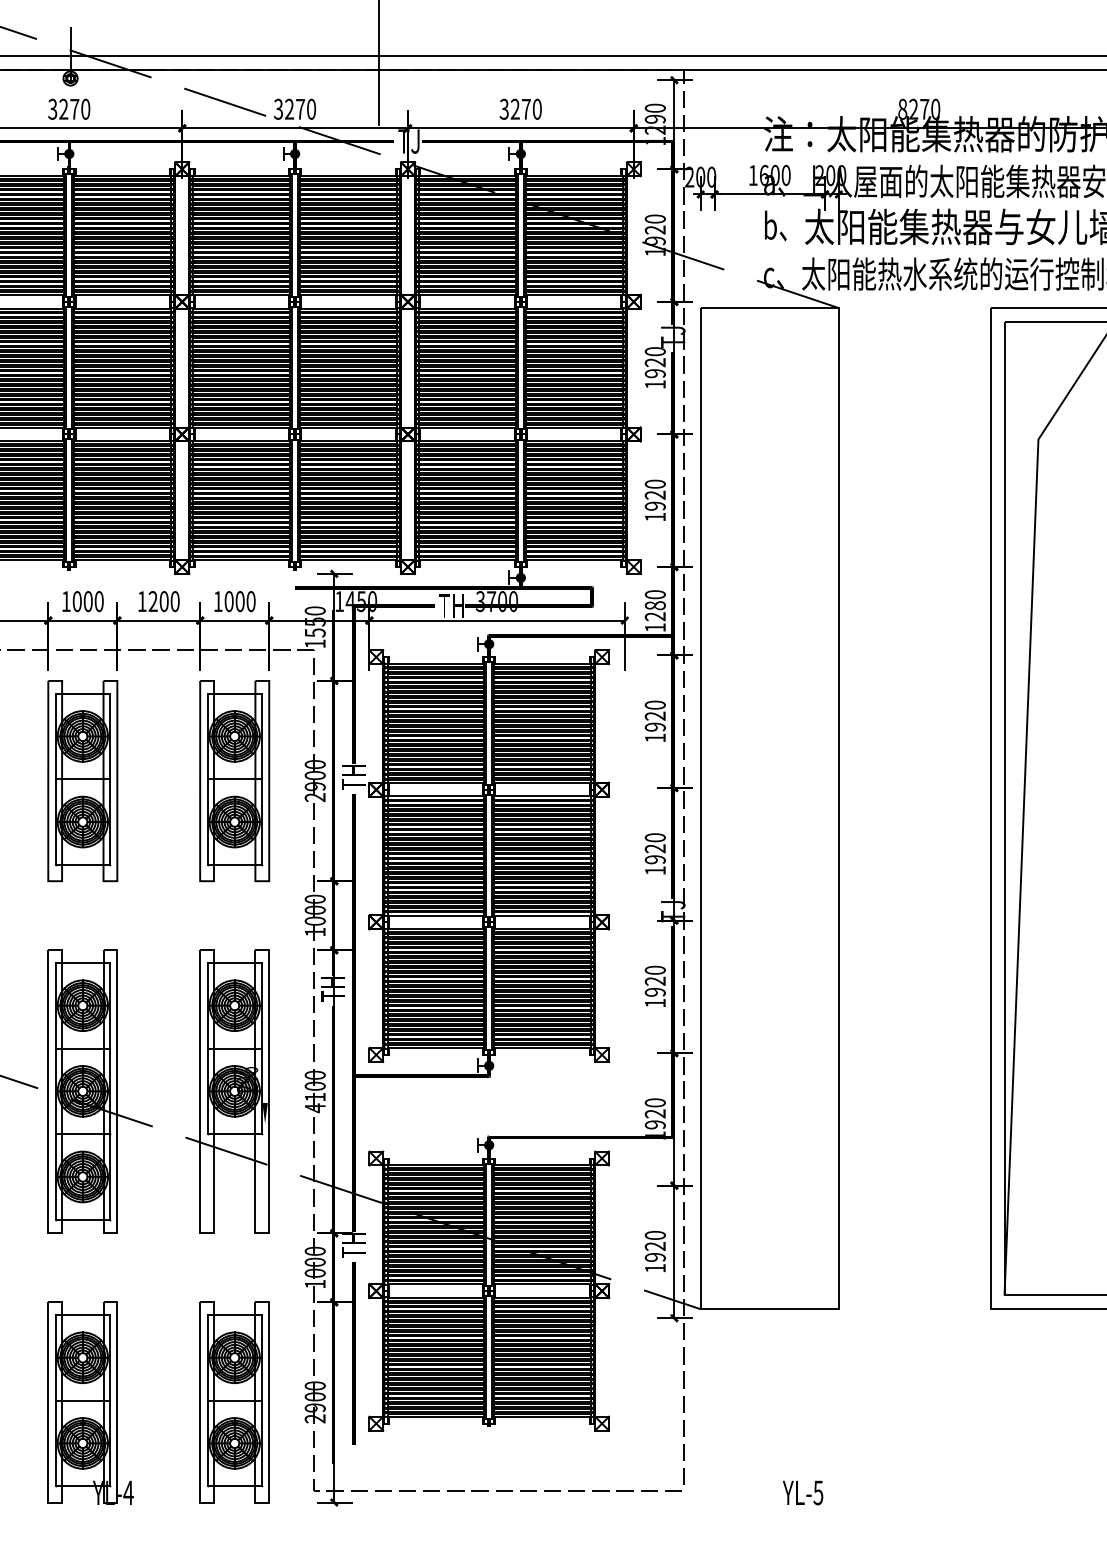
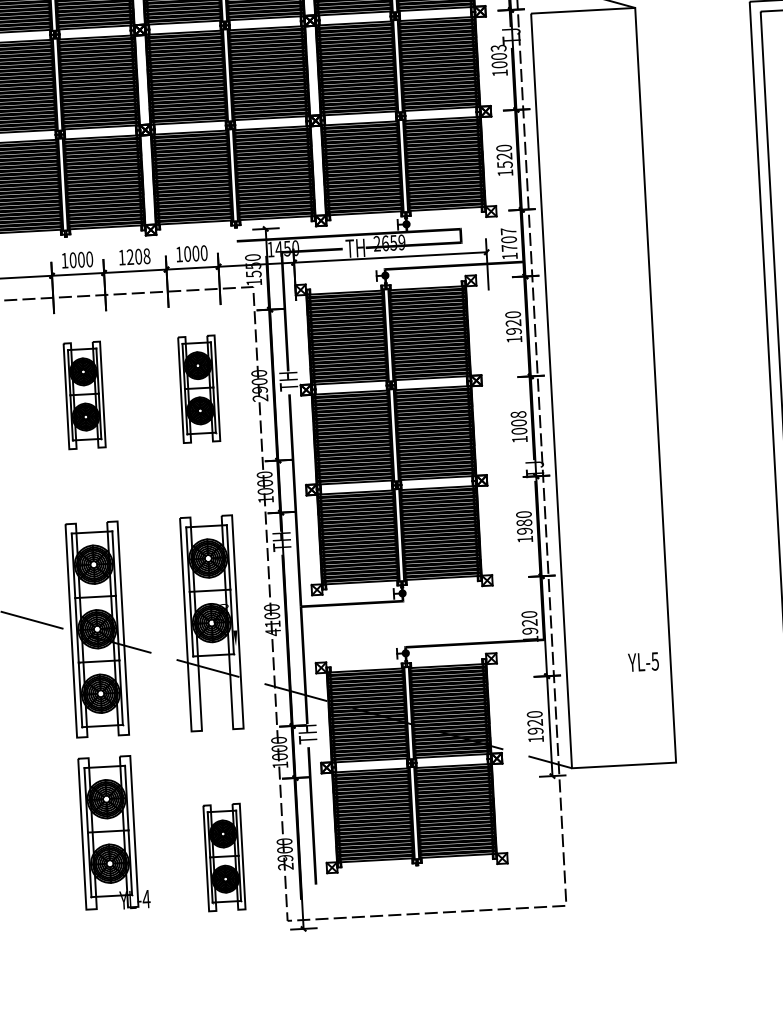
text: (655, 362) -> (499, 56), 1920 -> 1003
text: (654, 505) -> (504, 164), 1920 -> 1520
text: (174, 601) -> (146, 256), 1200 -> 1208
text: (497, 601) -> (389, 243), 3700 -> 2659
text: (654, 605) -> (508, 239), 1280 -> 1707
part: (82, 781) -> (84, 395), size x0.7
part: (234, 781) -> (198, 389), size x0.7
text: (655, 848) -> (519, 422), 1920 -> 1008
text: (654, 980) -> (523, 522), 1920 -> 1980
part: (90, 1402) -> (114, 832), moved
part: (234, 1402) -> (224, 857), size x0.7
text: (803, 1492) -> (643, 661), moved

